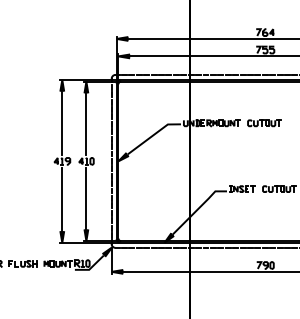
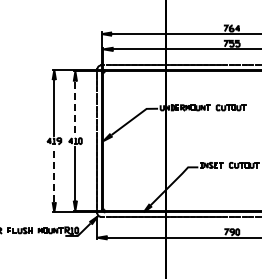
line: (86, 124) -> (75, 108), solid -> dashed
line: (62, 199) -> (54, 174), solid -> dashed

